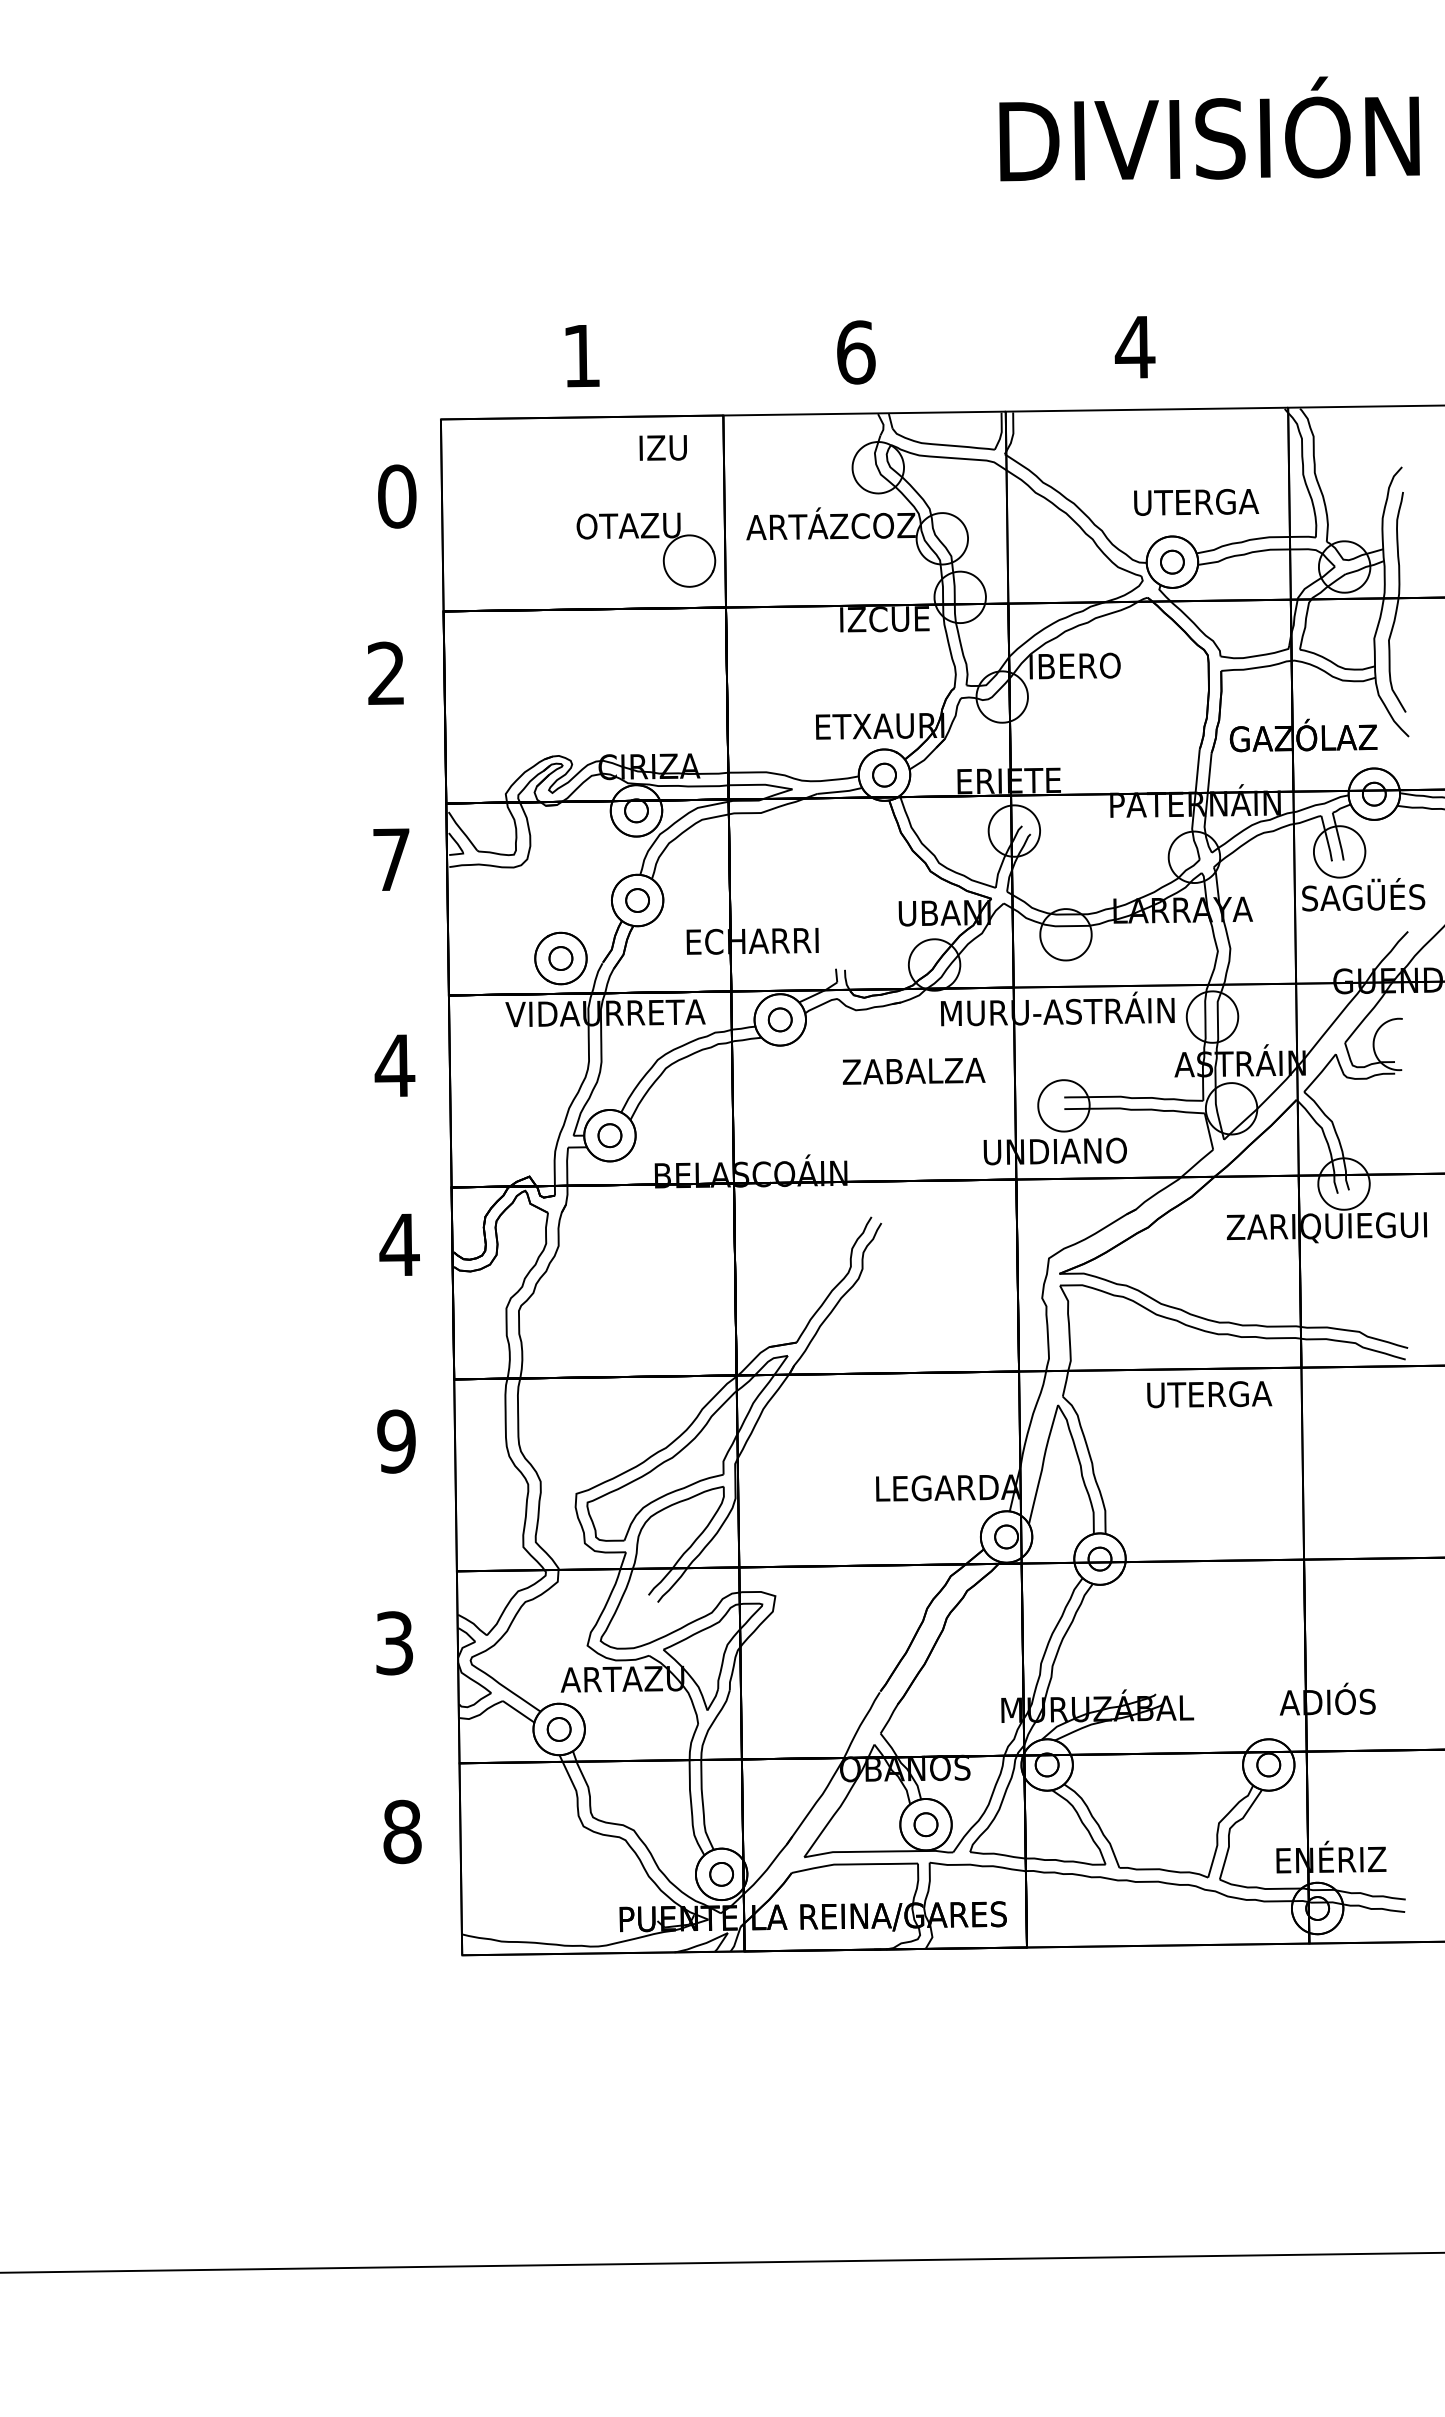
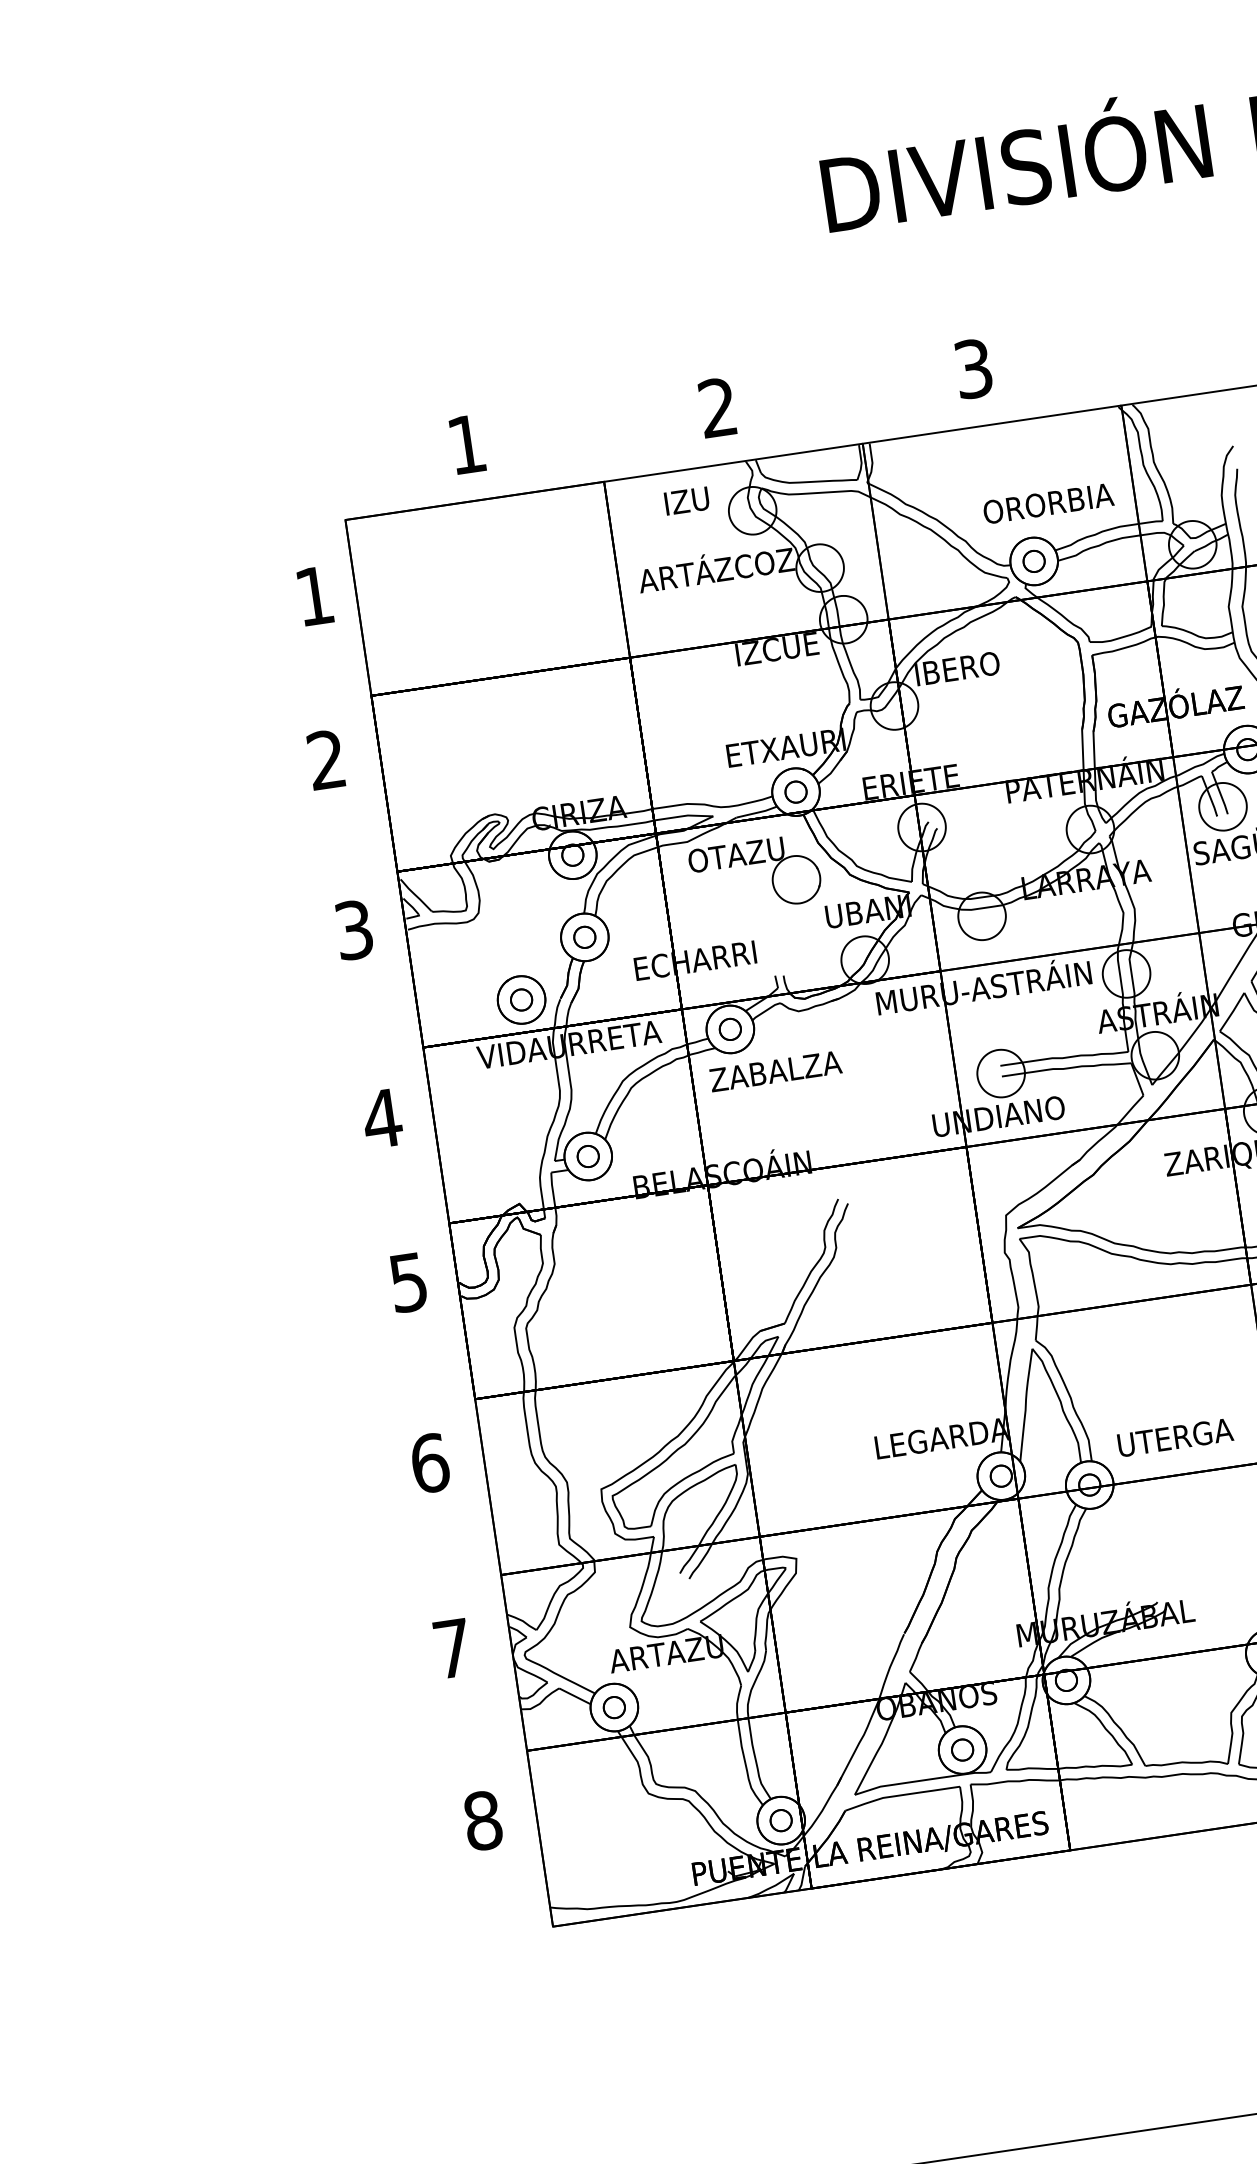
text: (1134, 347) -> (973, 369), 4 -> 3
text: (856, 352) -> (718, 407), 6 -> 2
text: (662, 447) -> (686, 500), moved
text: (397, 496) -> (315, 596), 0 -> 1
text: (1195, 502) -> (1047, 503), UTERGA -> ORORBIA
part: (646, 538) -> (754, 864), moved
text: (391, 859) -> (353, 929), 7 -> 3
text: (913, 1071) -> (775, 1071), moved
text: (399, 1245) -> (408, 1283), 4 -> 5
text: (1209, 1394) -> (1175, 1437), moved
text: (396, 1441) -> (429, 1463), 9 -> 6
text: (394, 1643) -> (452, 1648), 3 -> 7

